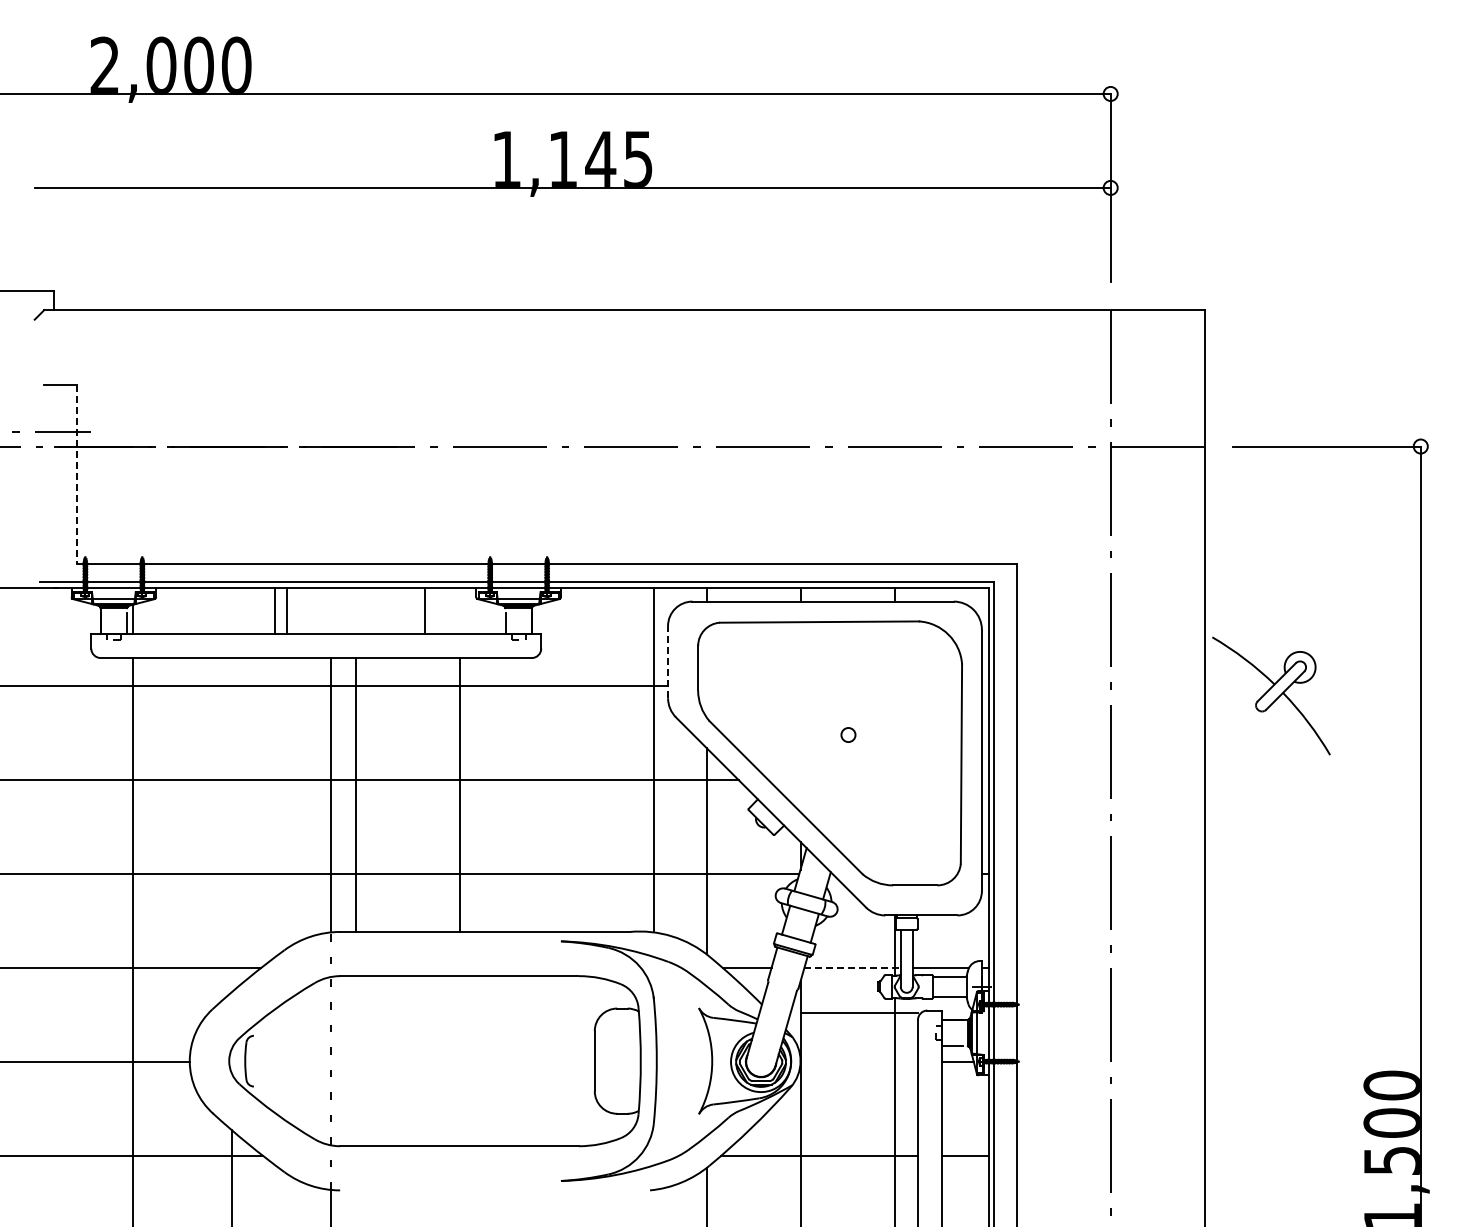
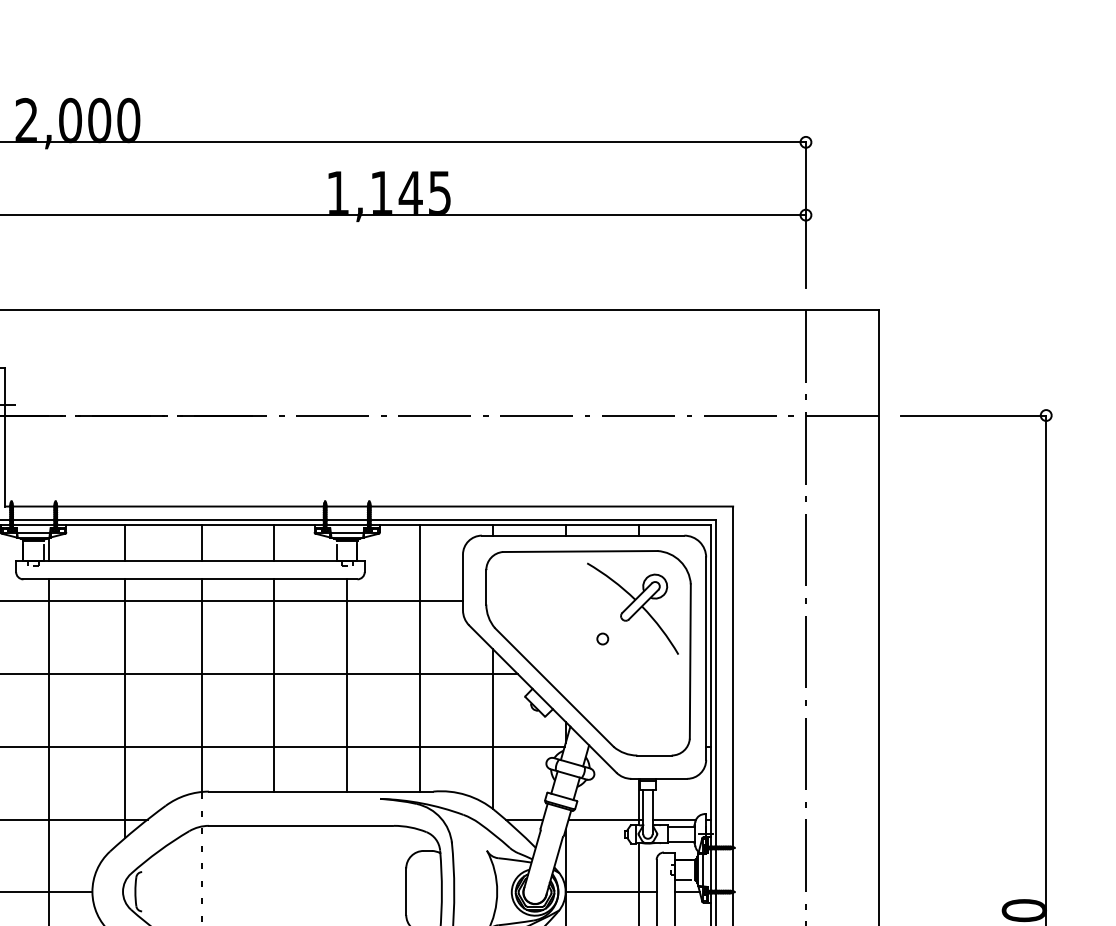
line: (77, 475) -> (5, 437), dashed -> solid
line: (274, 610) -> (201, 542), moved
line: (287, 610) -> (125, 542), moved
line: (668, 661) -> (463, 582), dashed -> solid
part: (1271, 695) -> (633, 608), moved
line: (653, 759) -> (419, 657), moved
line: (355, 794) -> (274, 685), moved
line: (459, 794) -> (347, 685), moved
line: (232, 824) -> (125, 708), added
line: (853, 968) -> (606, 819), dashed -> solid
line: (859, 1013) -> (611, 892), moved

